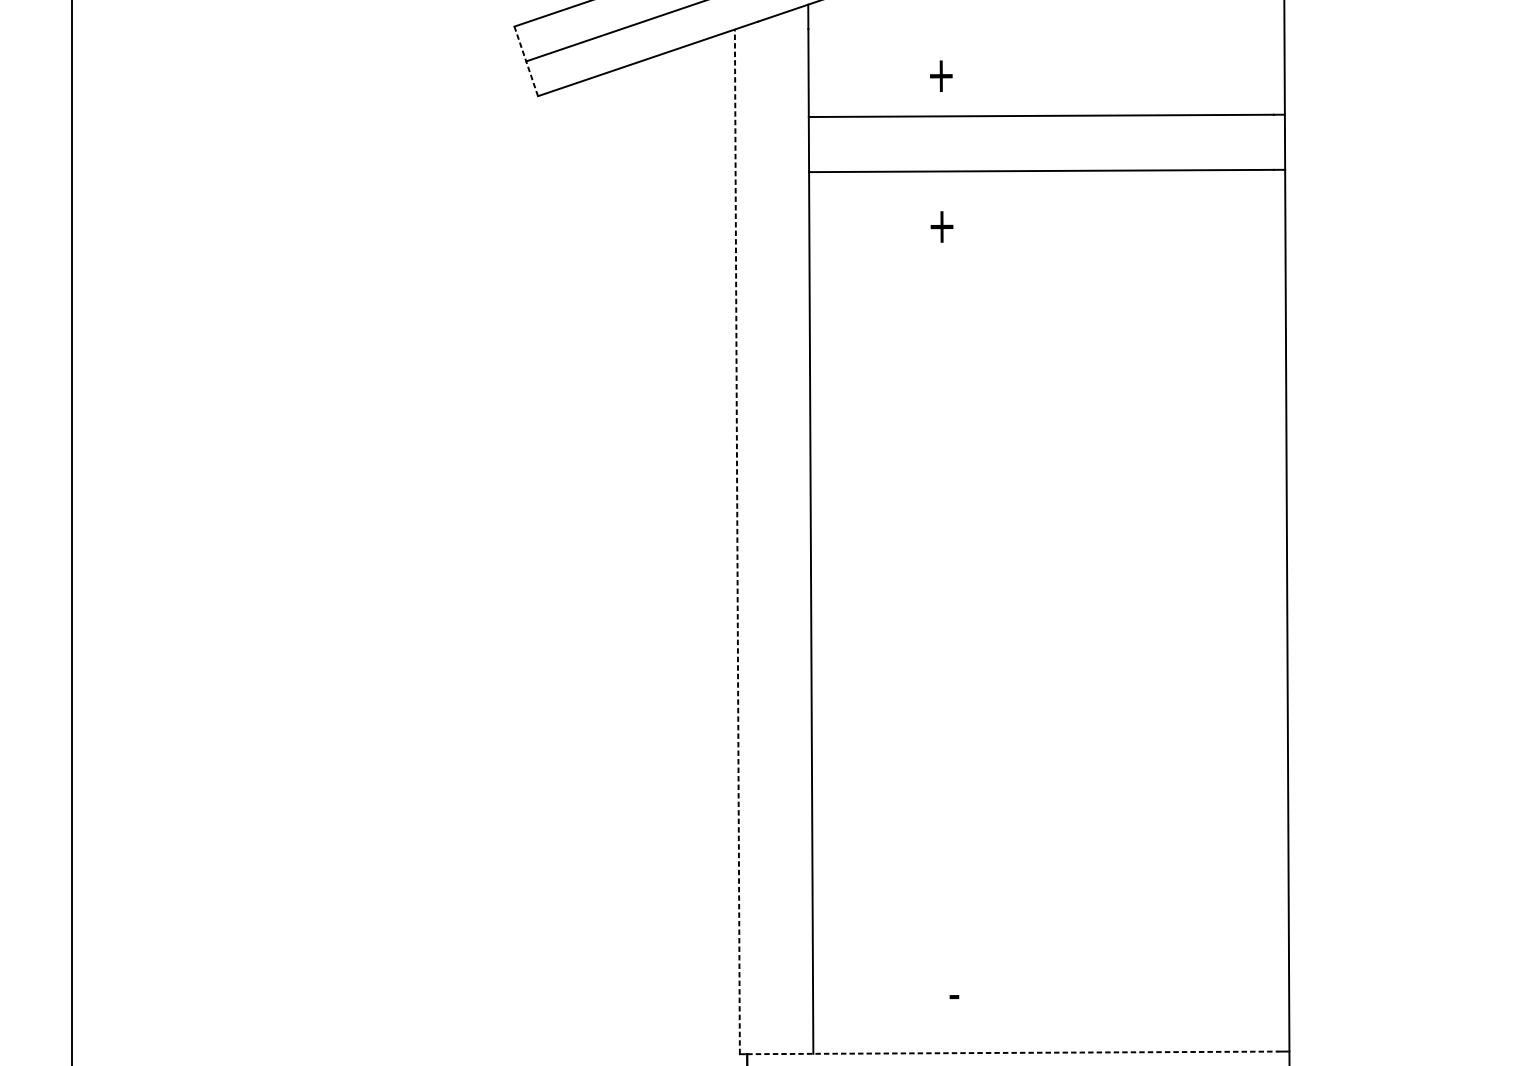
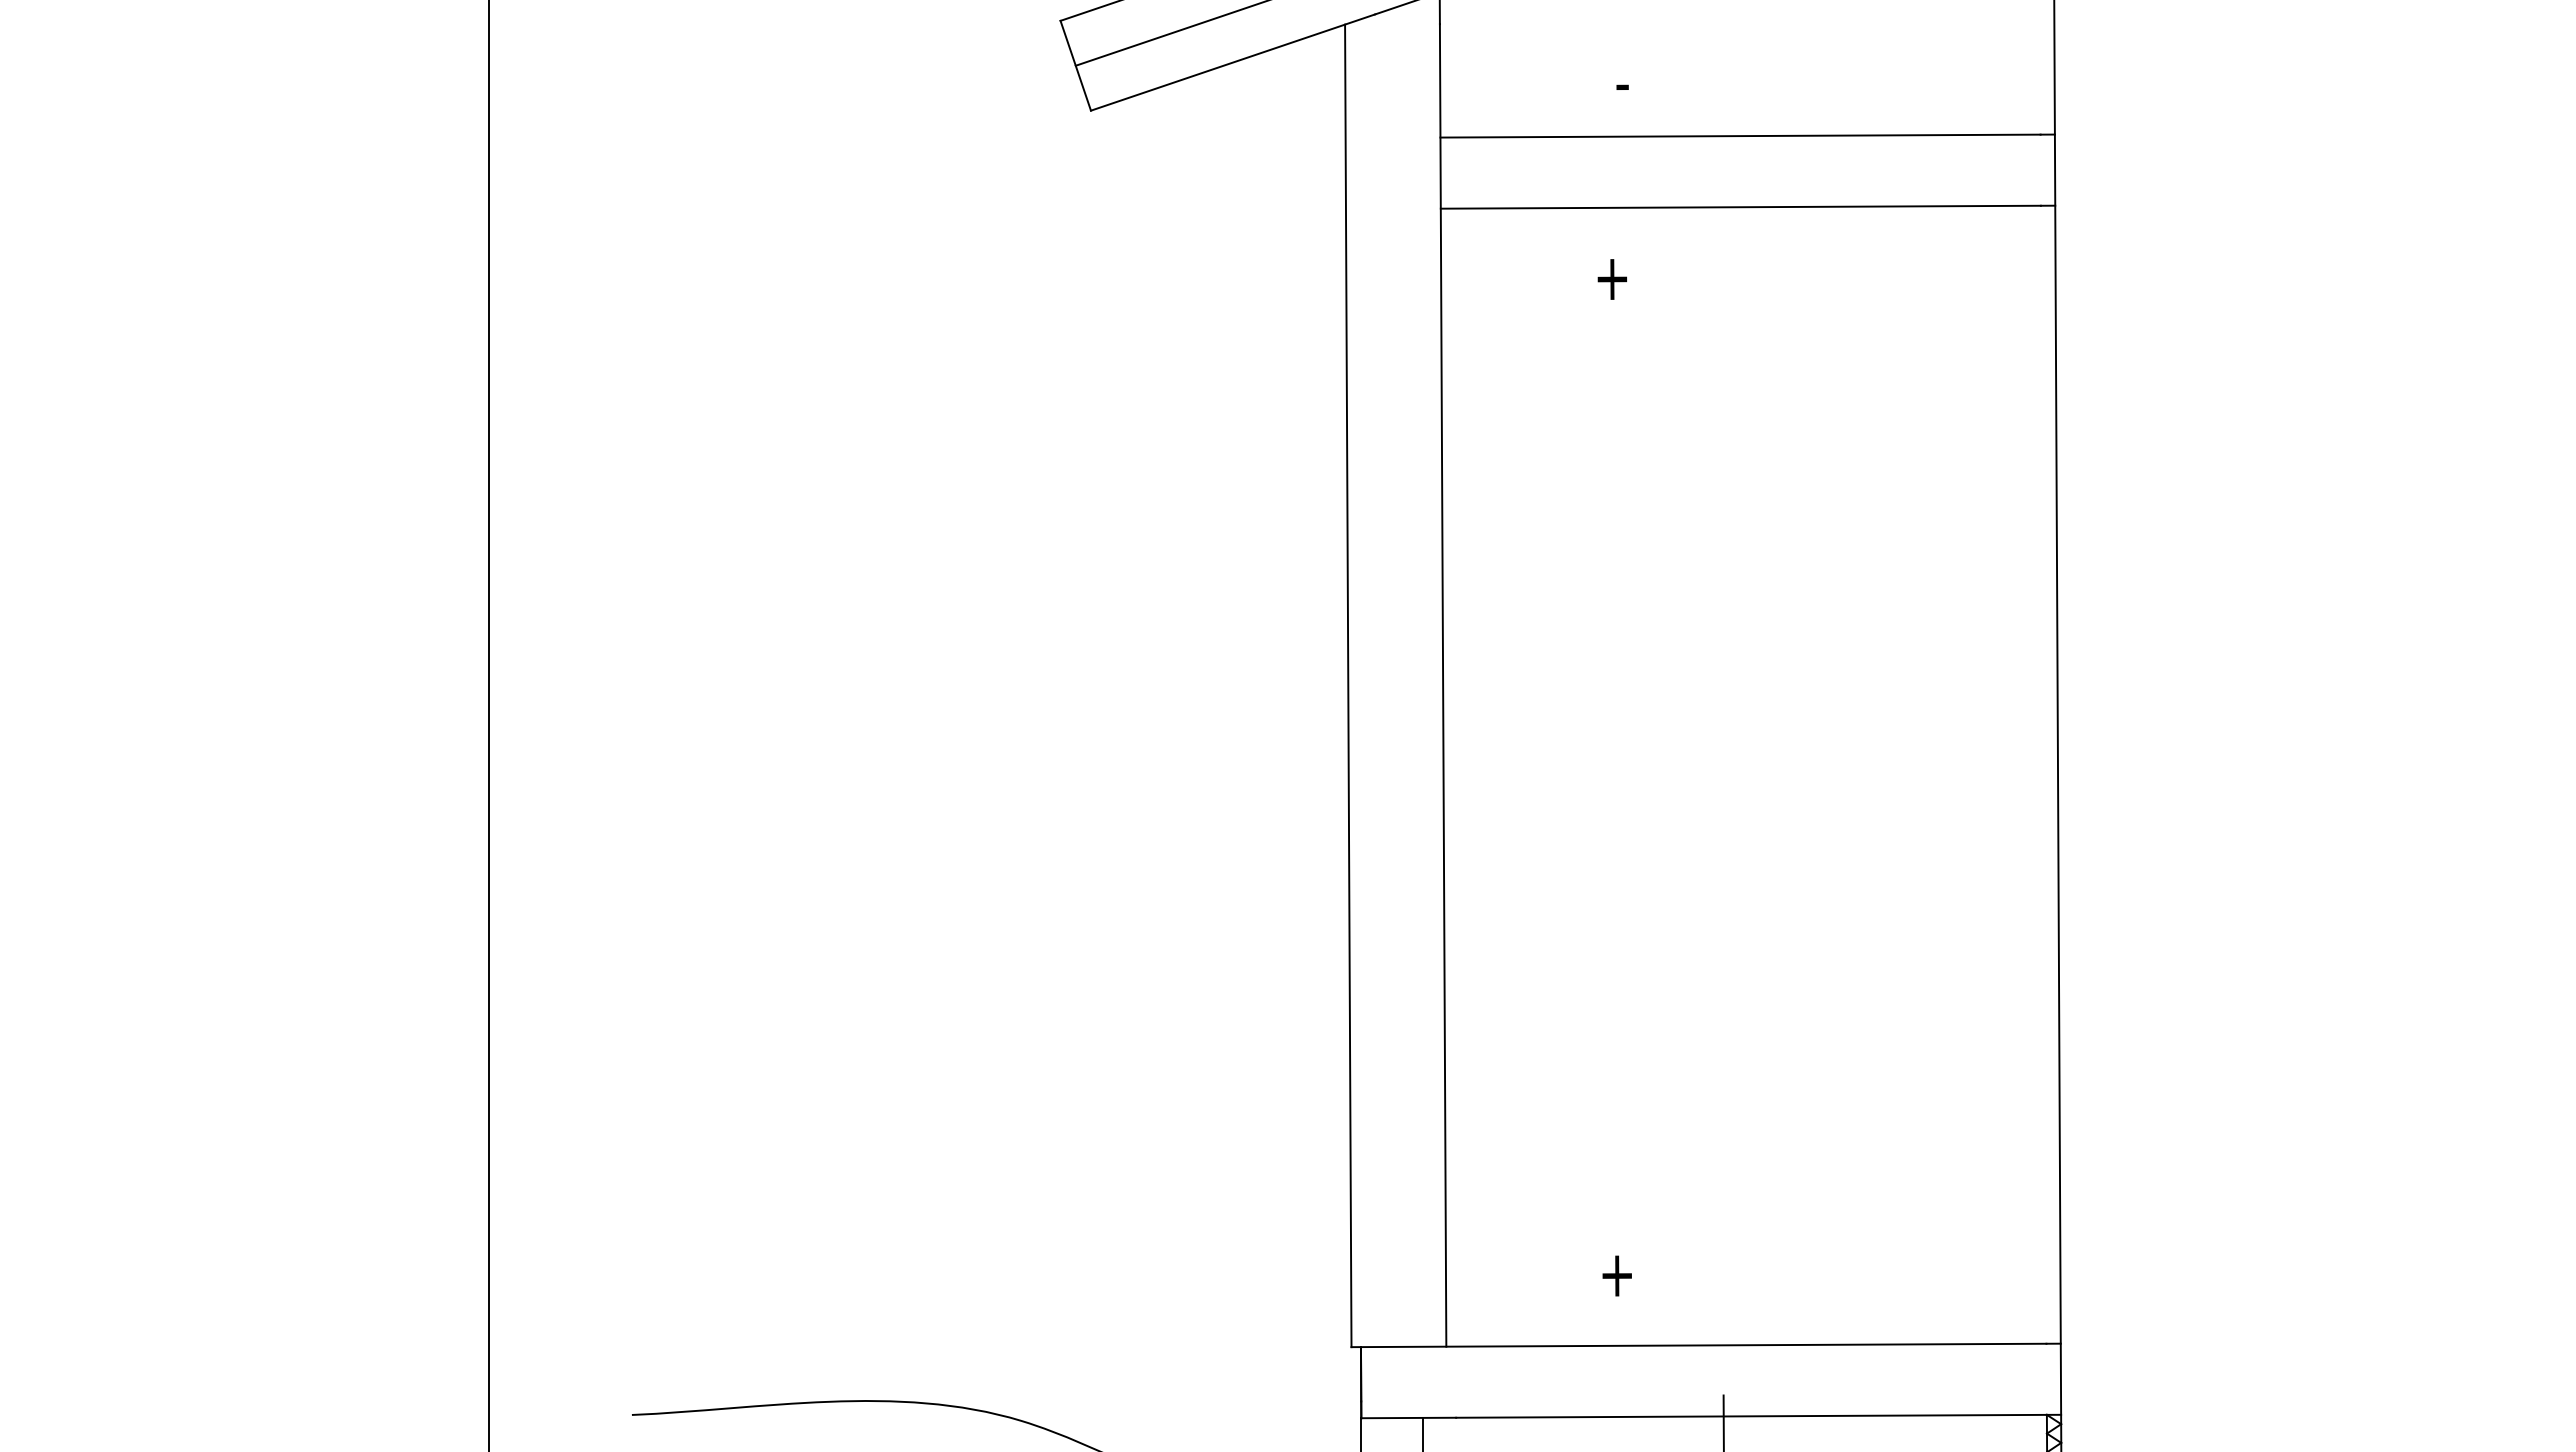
line: (526, 61) -> (1075, 65), dashed -> solid
text: (942, 75) -> (1612, 84), + -> -
line: (737, 541) -> (1348, 685), dashed -> solid
text: (946, 998) -> (1618, 1275), - -> +
line: (1012, 1052) -> (1703, 1345), dashed -> solid

